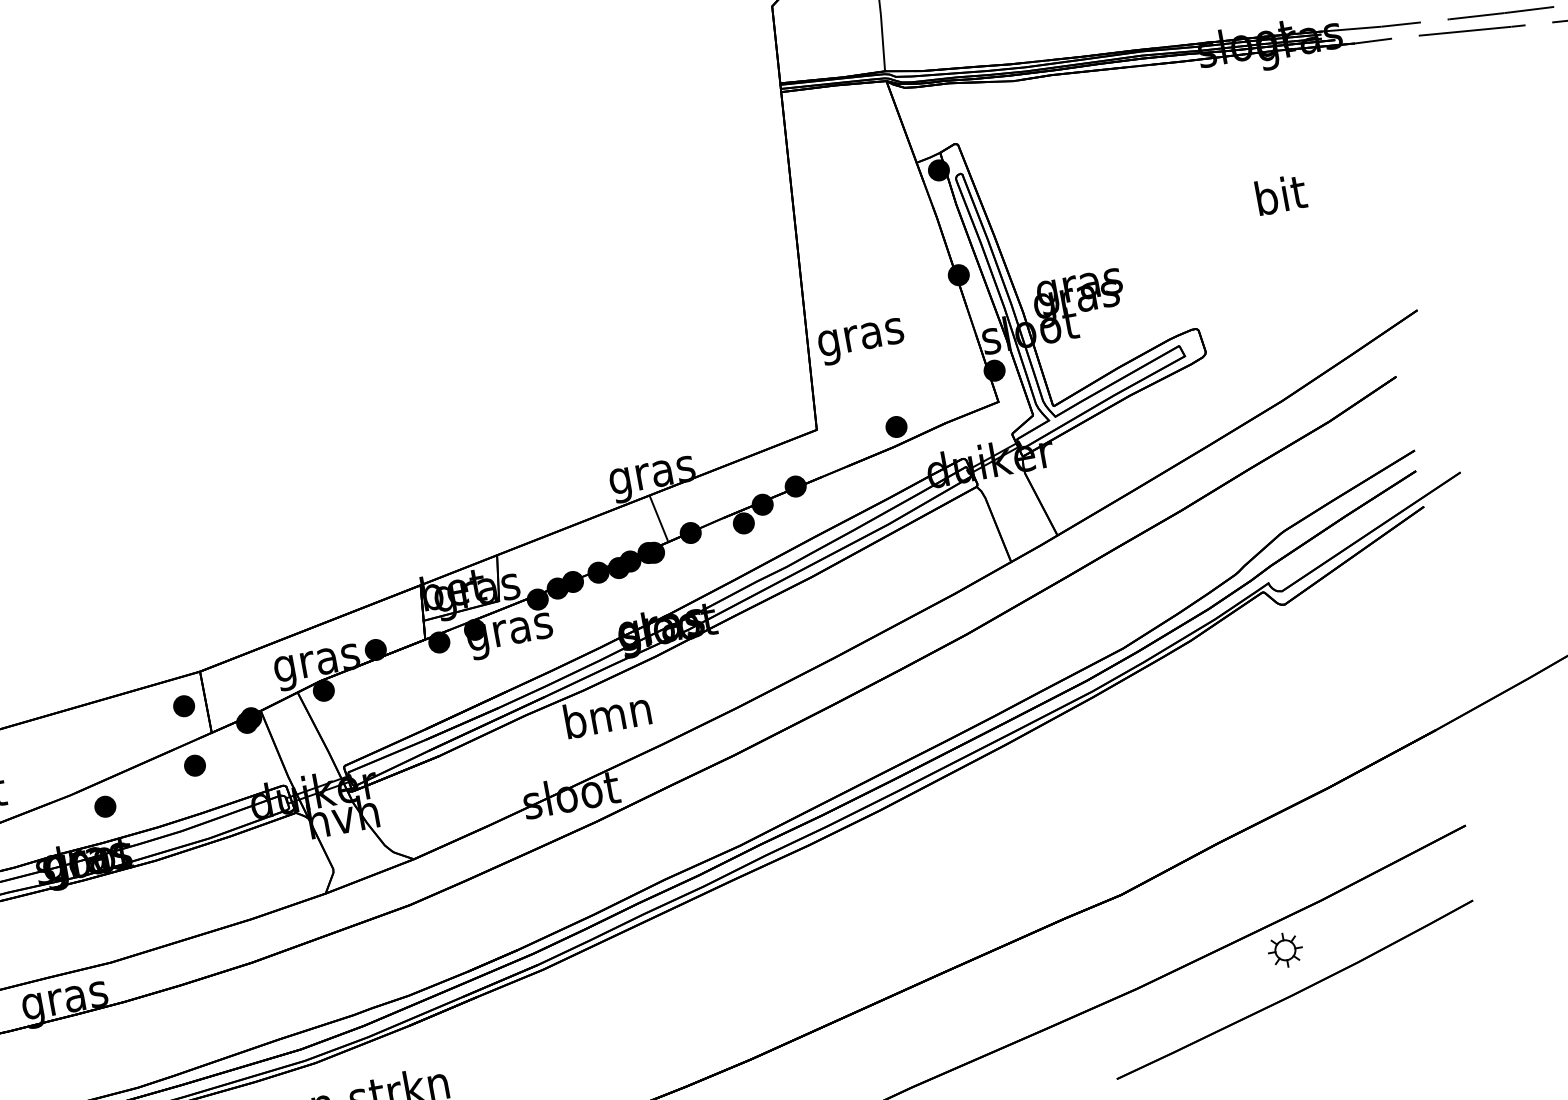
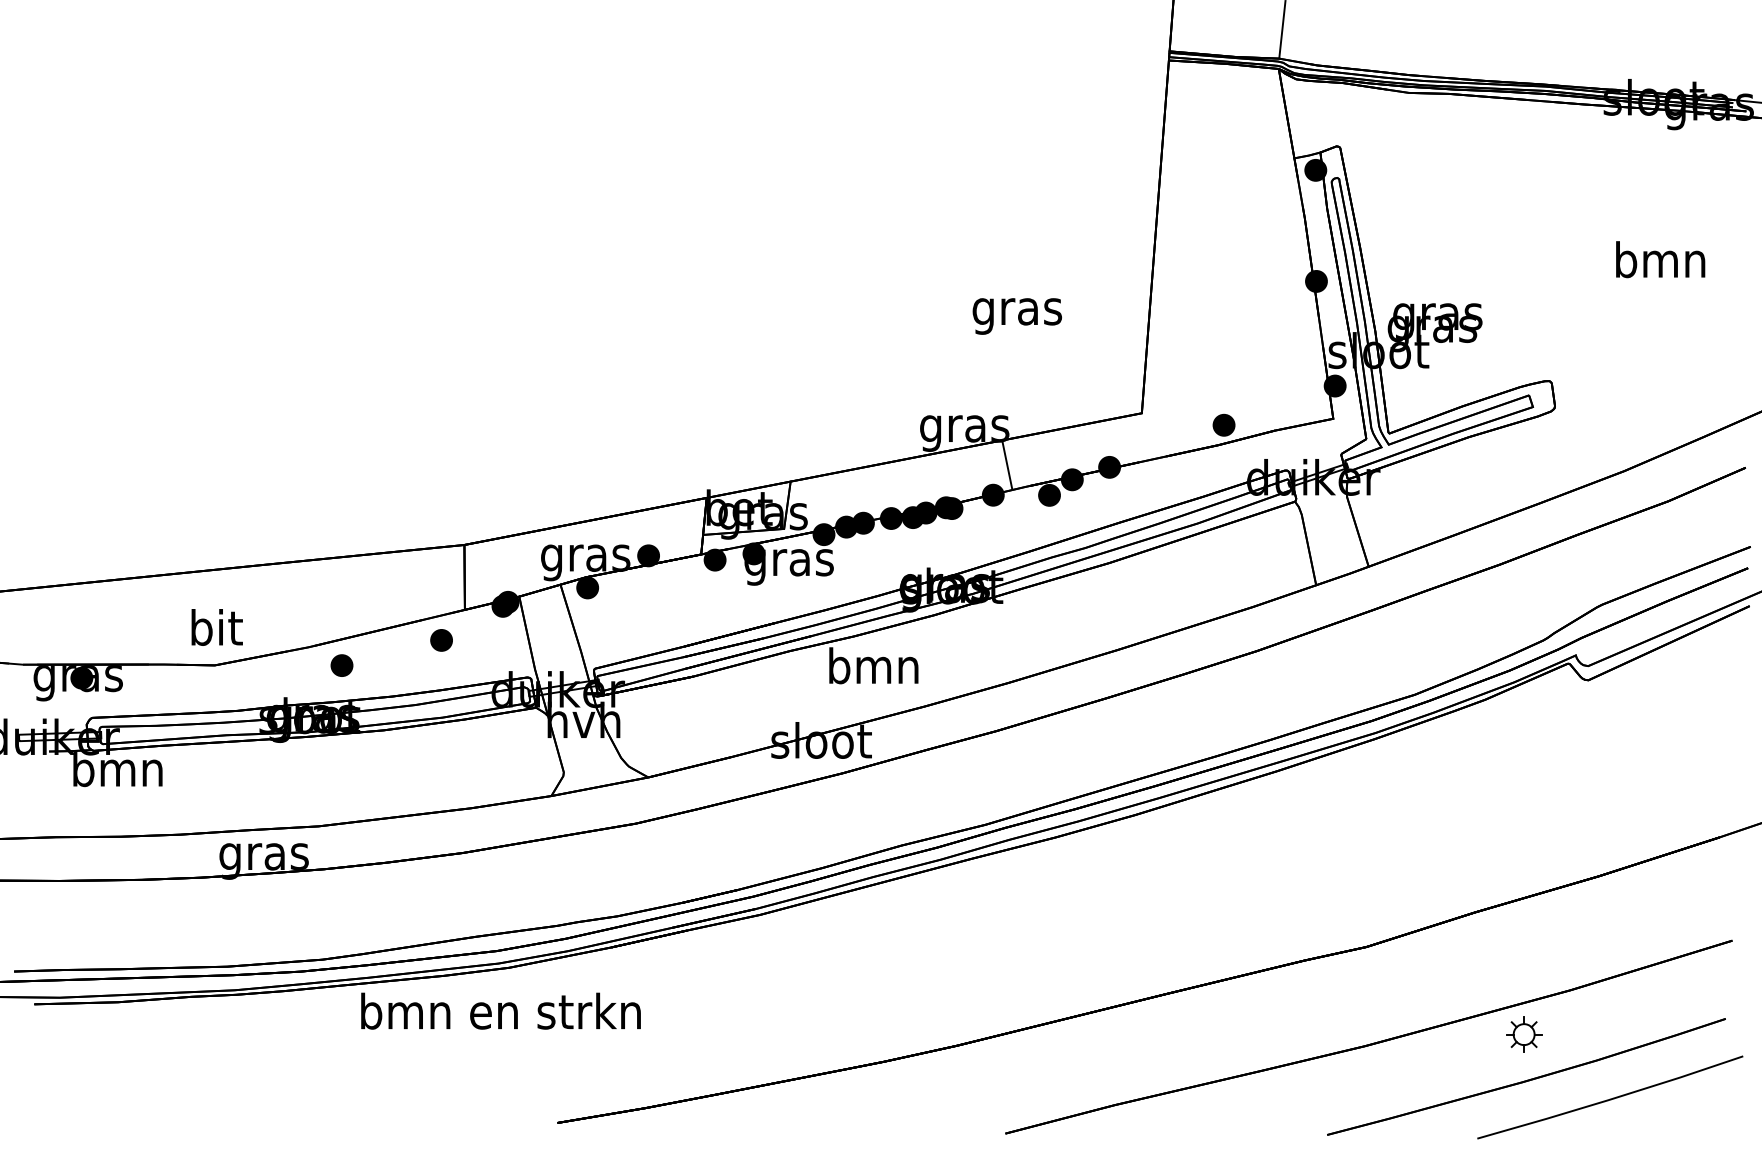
text: (1279, 194) -> (1660, 259), bit -> bmn
text: (860, 342) -> (1016, 316), moved
line: (659, 518) -> (1007, 465), moved
part: (184, 706) -> (441, 577), removed
line: (1378, 995) -> (1610, 1098), added

